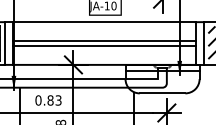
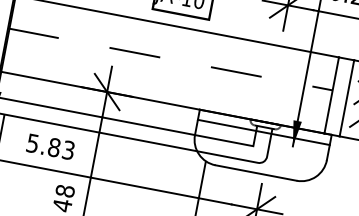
line: (104, 40) -> (170, 59), solid -> dashed
line: (104, 46) -> (168, 69), removed
text: (38, 100) -> (32, 143), 0.83 -> 5.83

